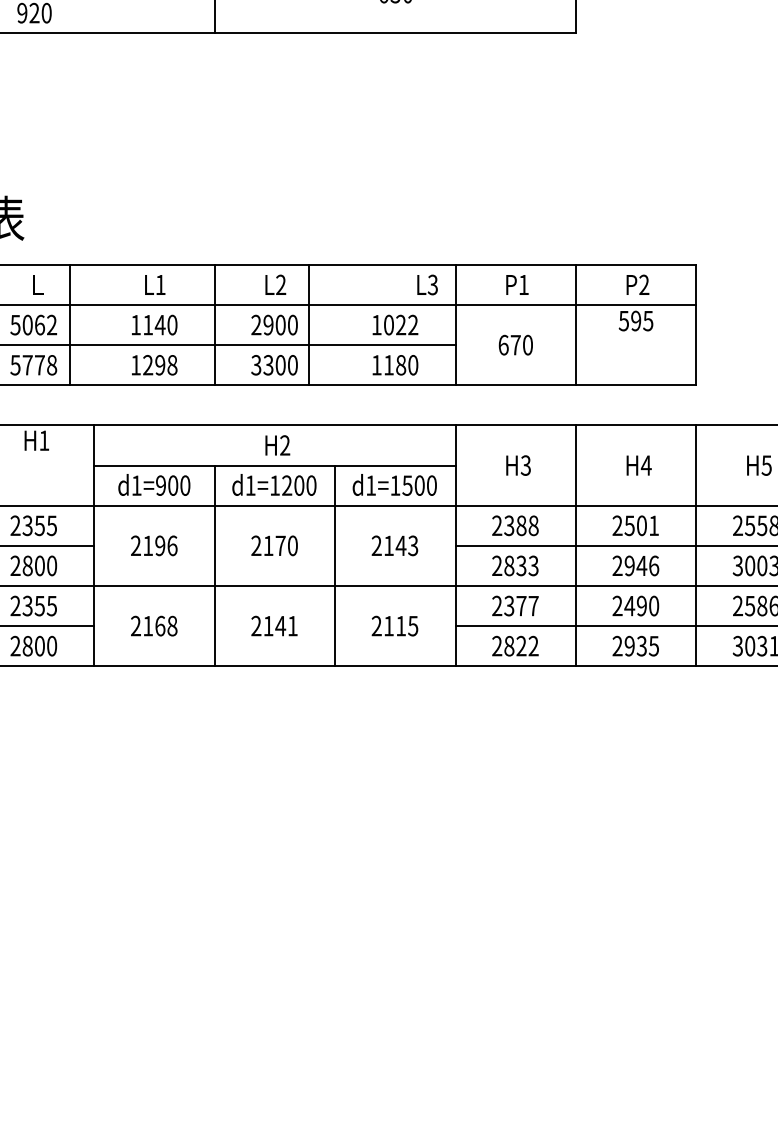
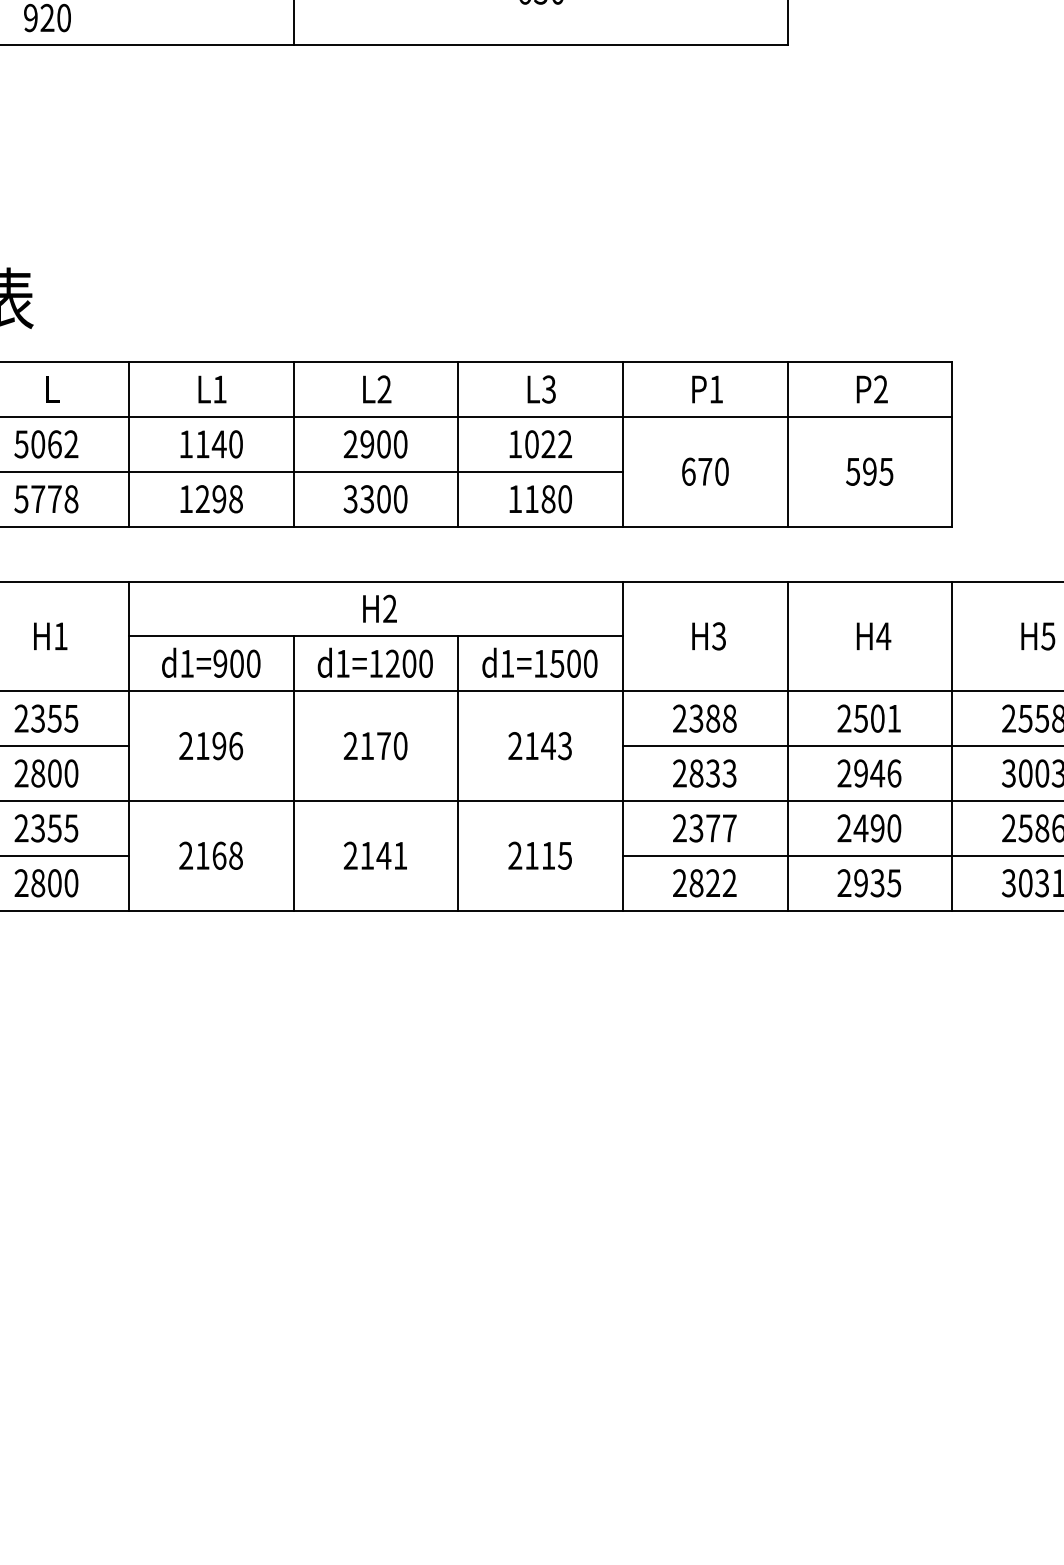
text: (427, 284) -> (541, 389), moved
text: (635, 320) -> (869, 471), moved
line: (70, 325) -> (129, 444), moved
line: (308, 325) -> (458, 444), moved
text: (36, 440) -> (50, 636), moved

